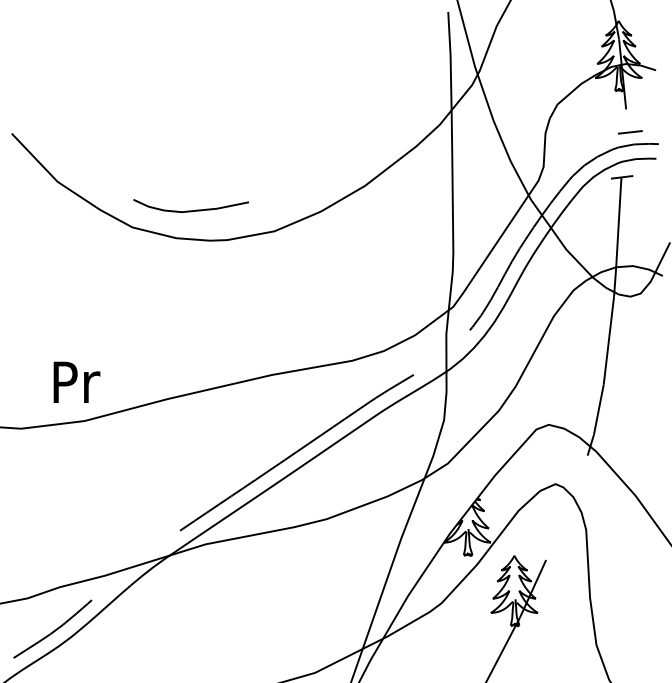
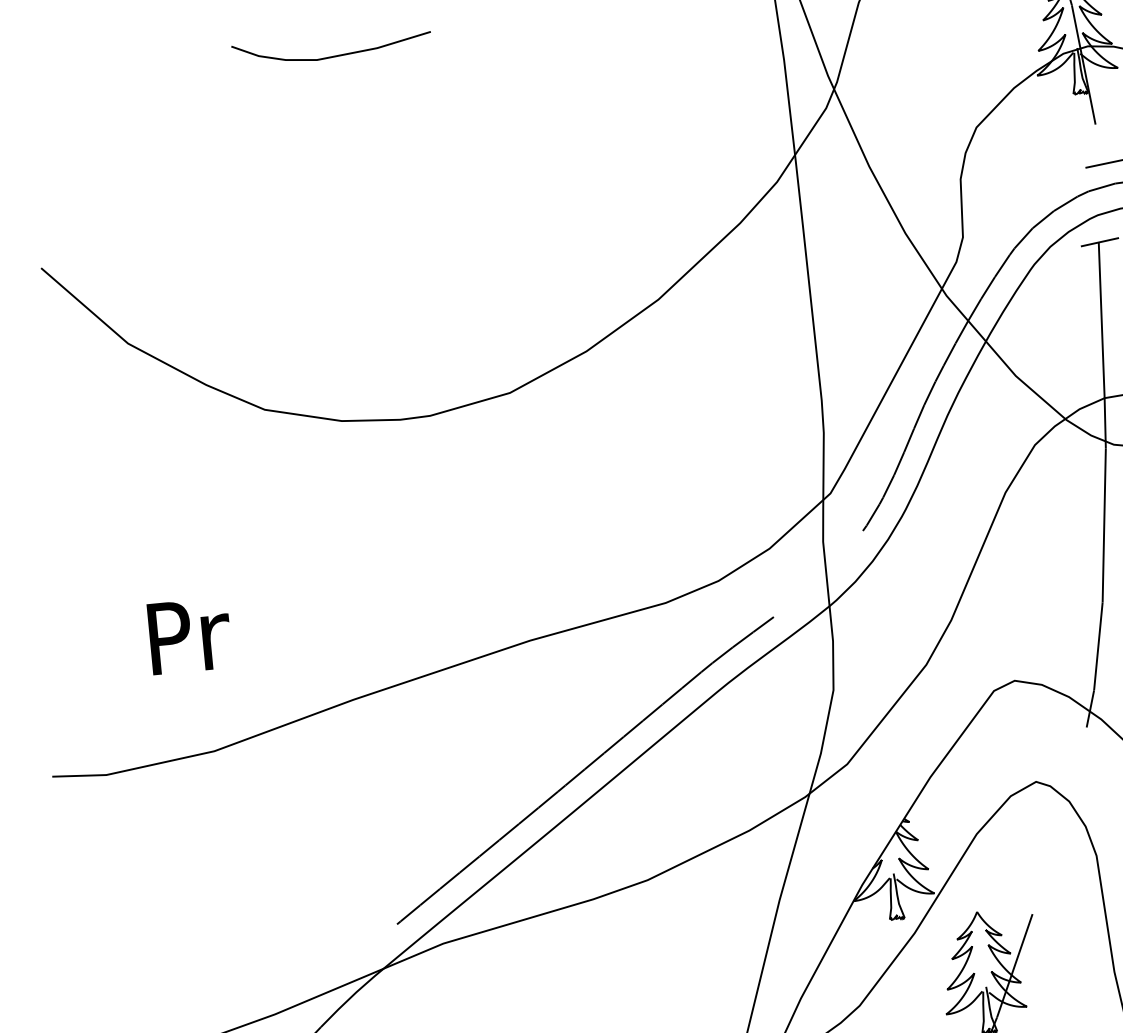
curve: (190, 210) -> (331, 55), moved
text: (76, 381) -> (188, 634), moved

